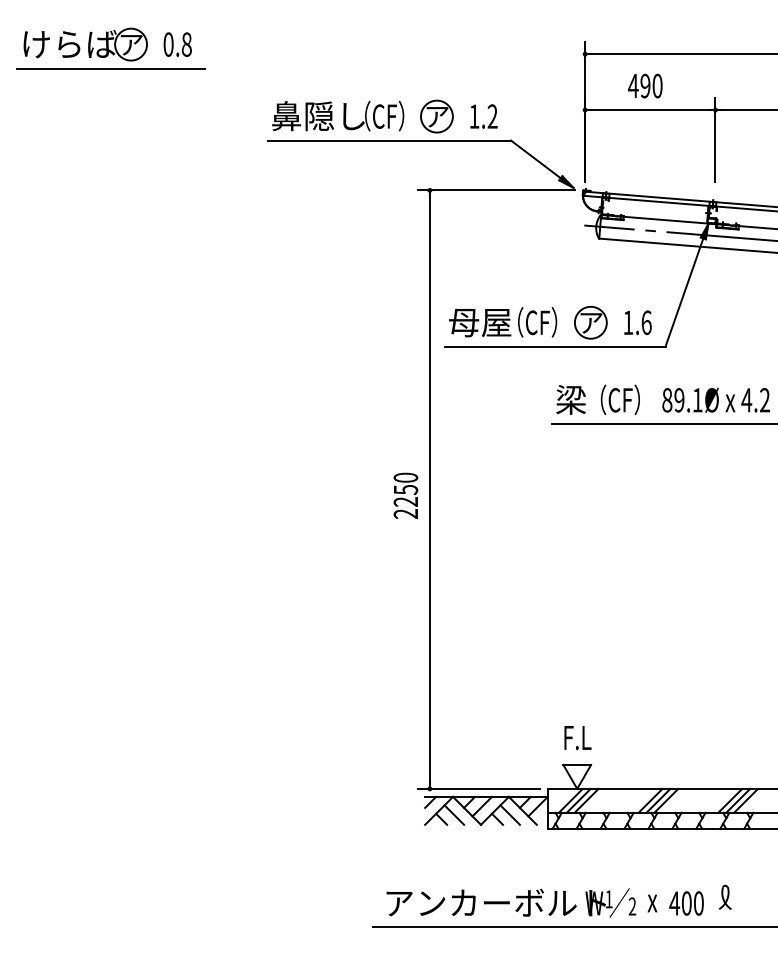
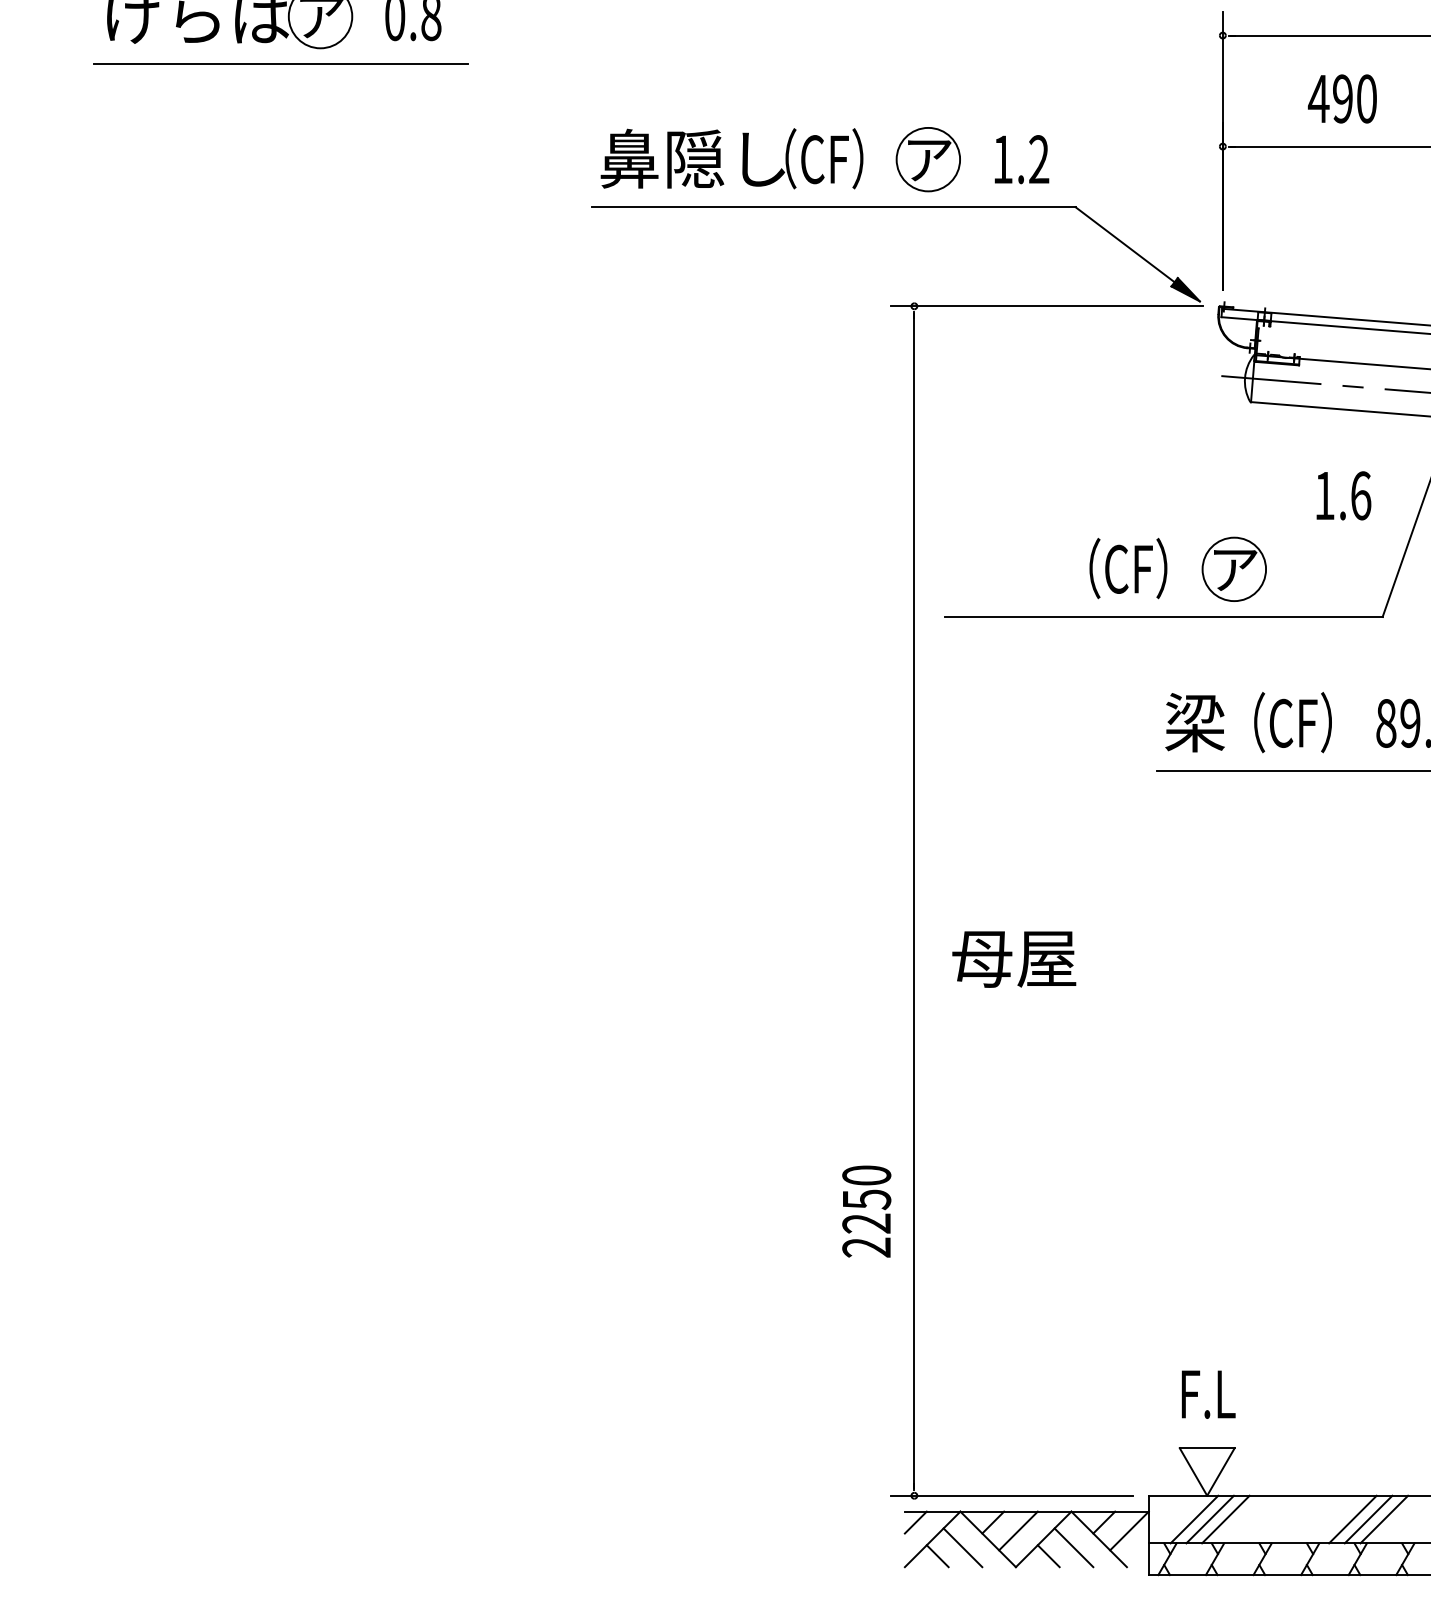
text: (637, 322) -> (1342, 495), moved
text: (480, 323) -> (1014, 960), moved
text: (405, 495) -> (865, 1210), moved

